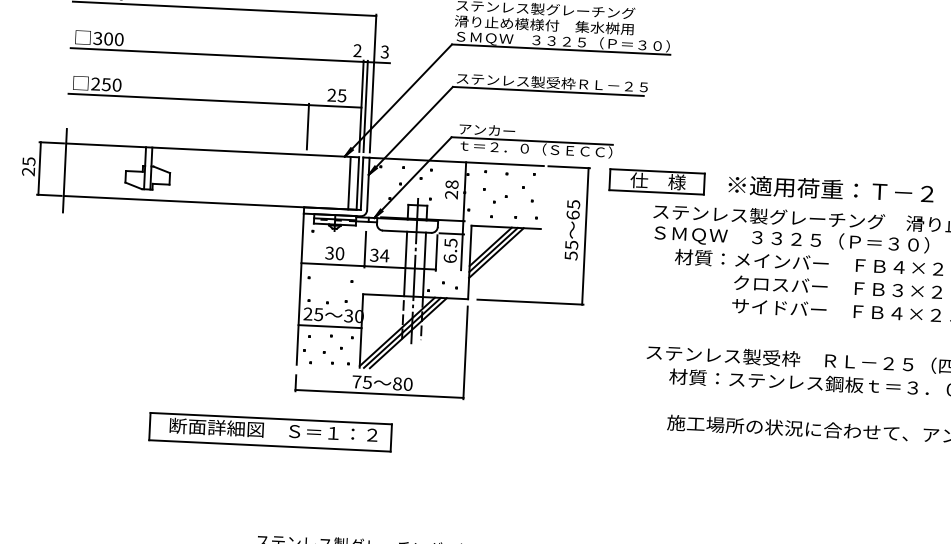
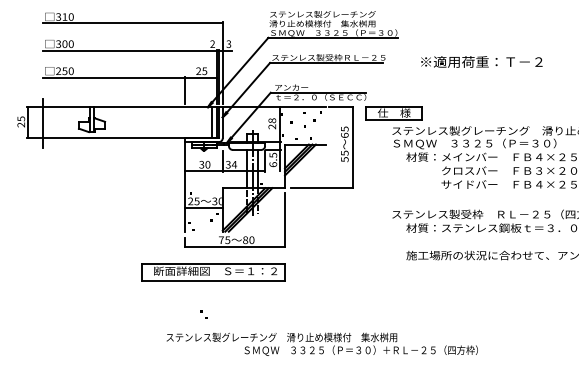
text: (830, 188) -> (481, 61), moved
part: (327, 357) -> (203, 314), moved
part: (270, 432) -> (213, 272), moved

